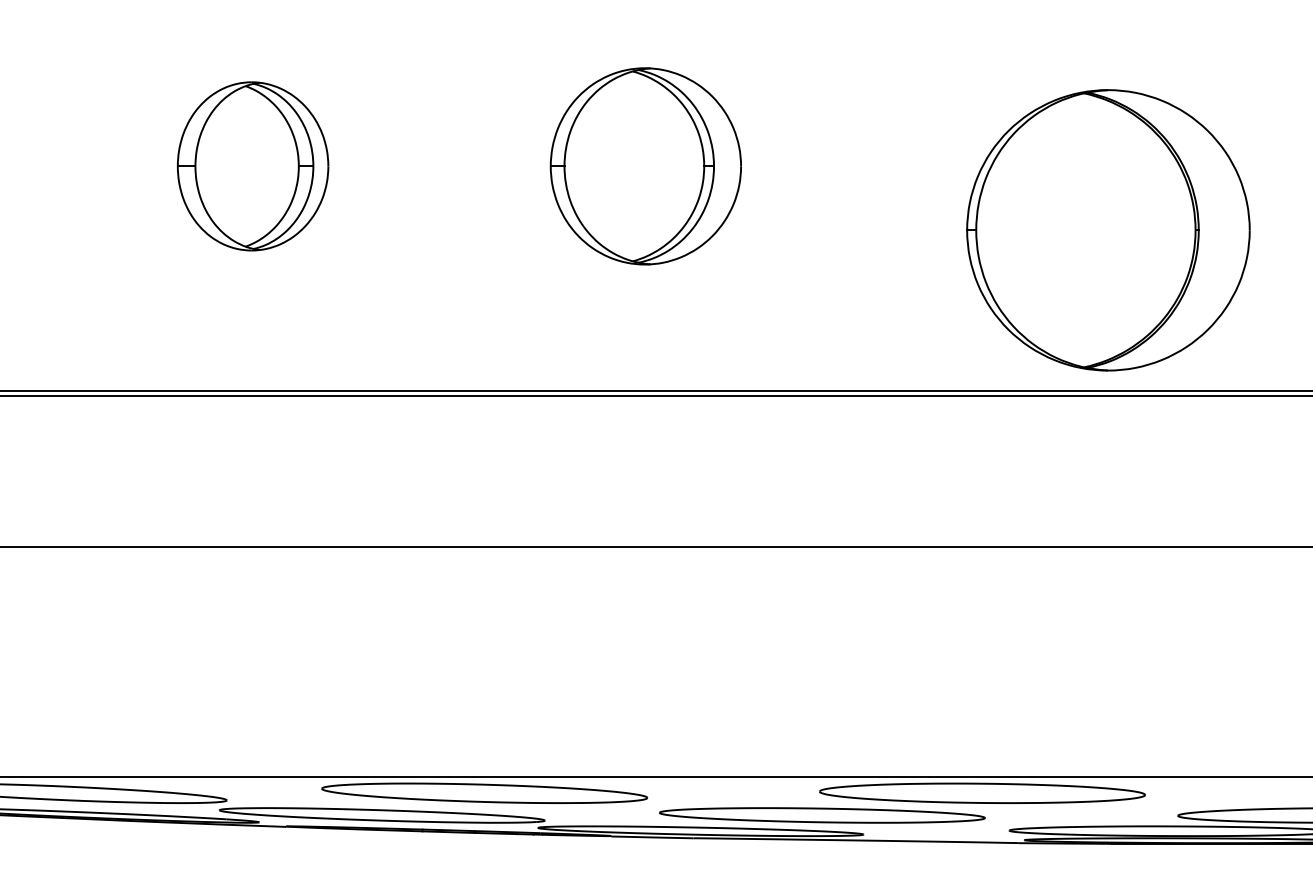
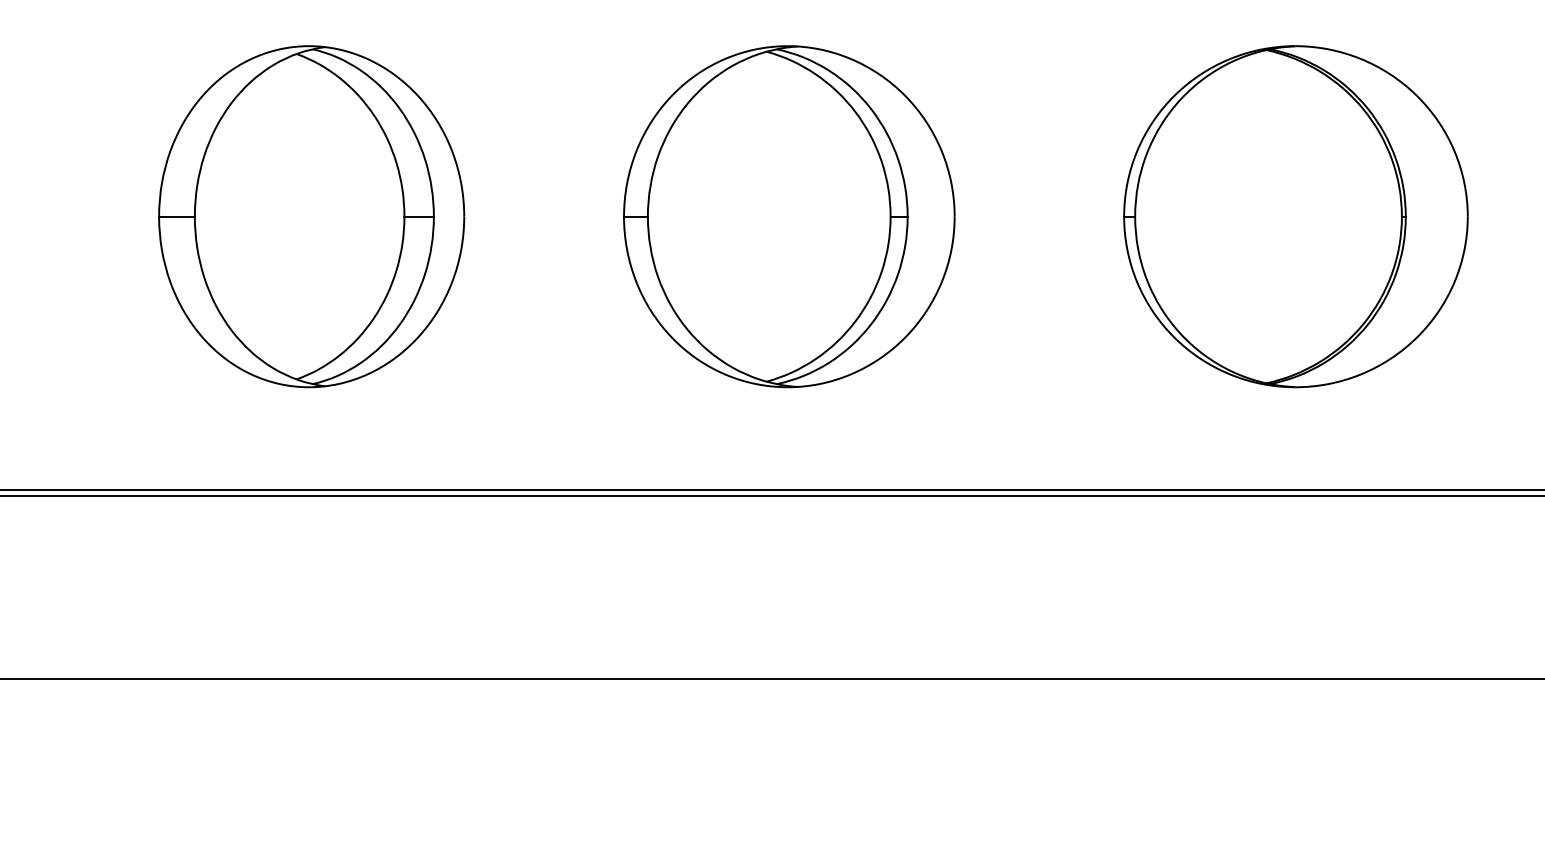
part: (252, 166) -> (310, 216), size x1.67
part: (645, 166) -> (788, 216), size x1.43
part: (1108, 230) -> (1296, 216), moved

